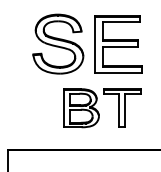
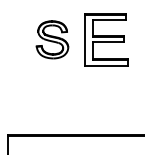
part: (58, 43) -> (52, 39), size x0.7
part: (102, 108) -> (92, 97), removed

